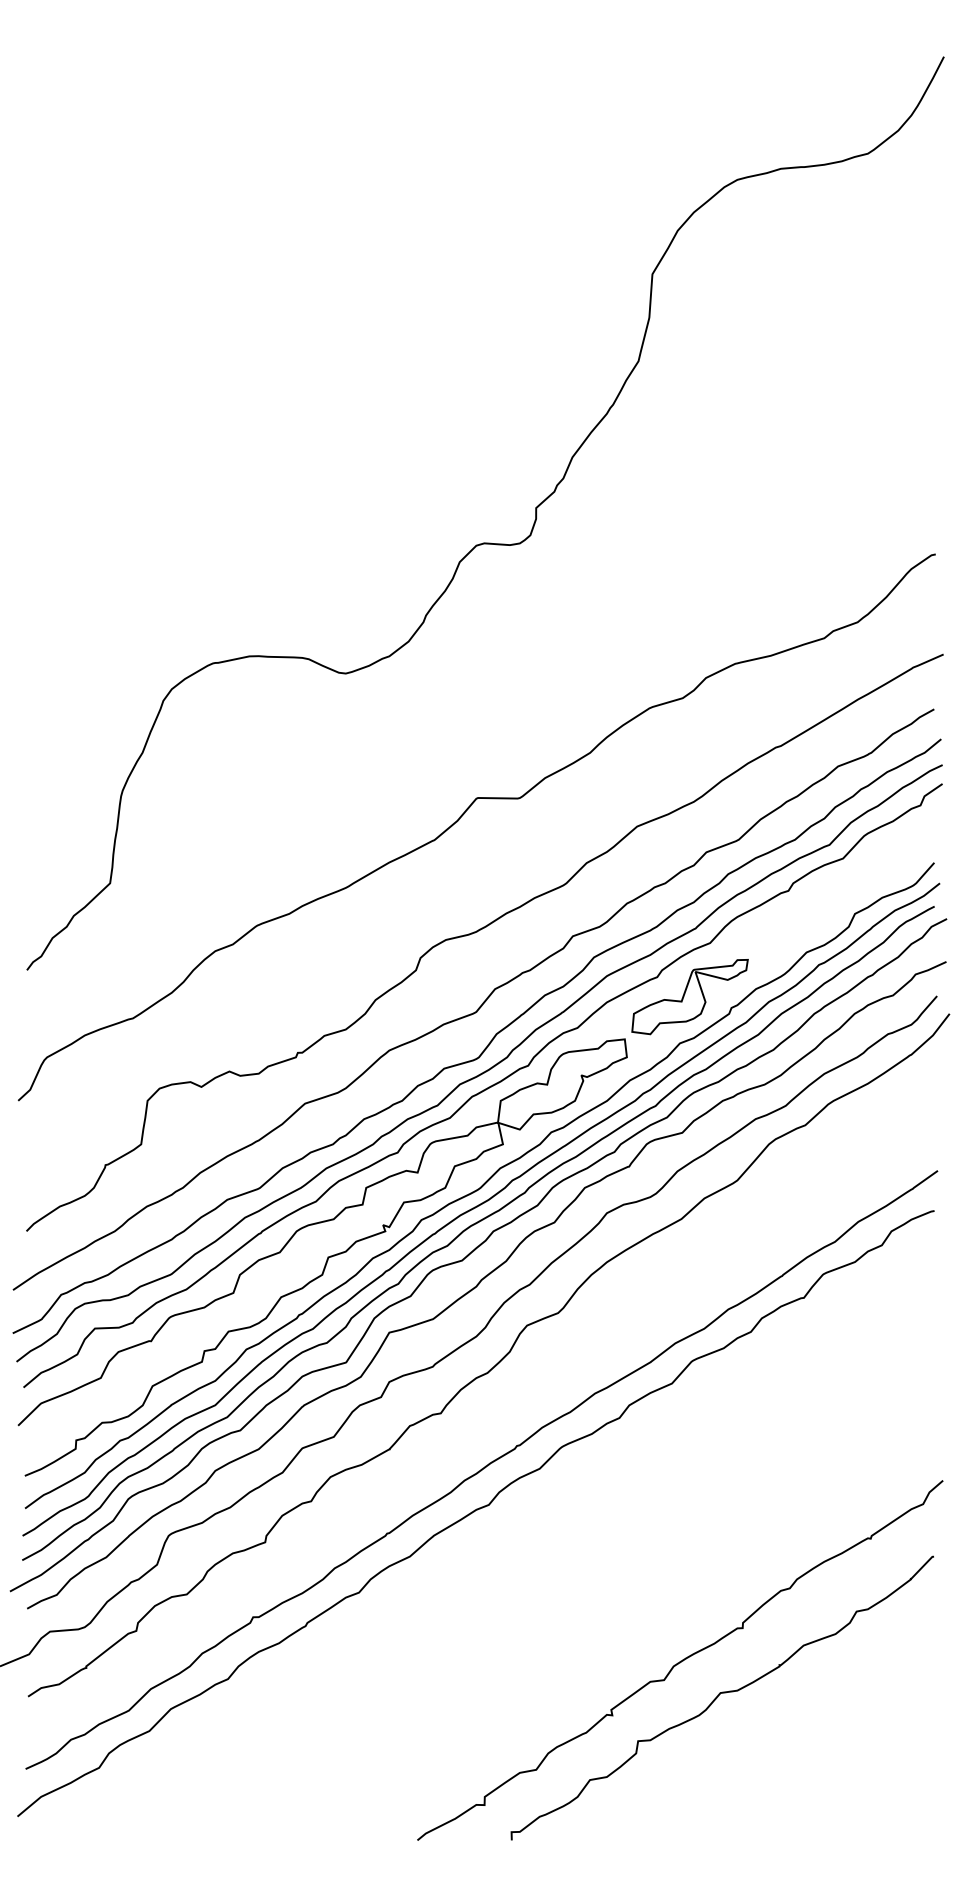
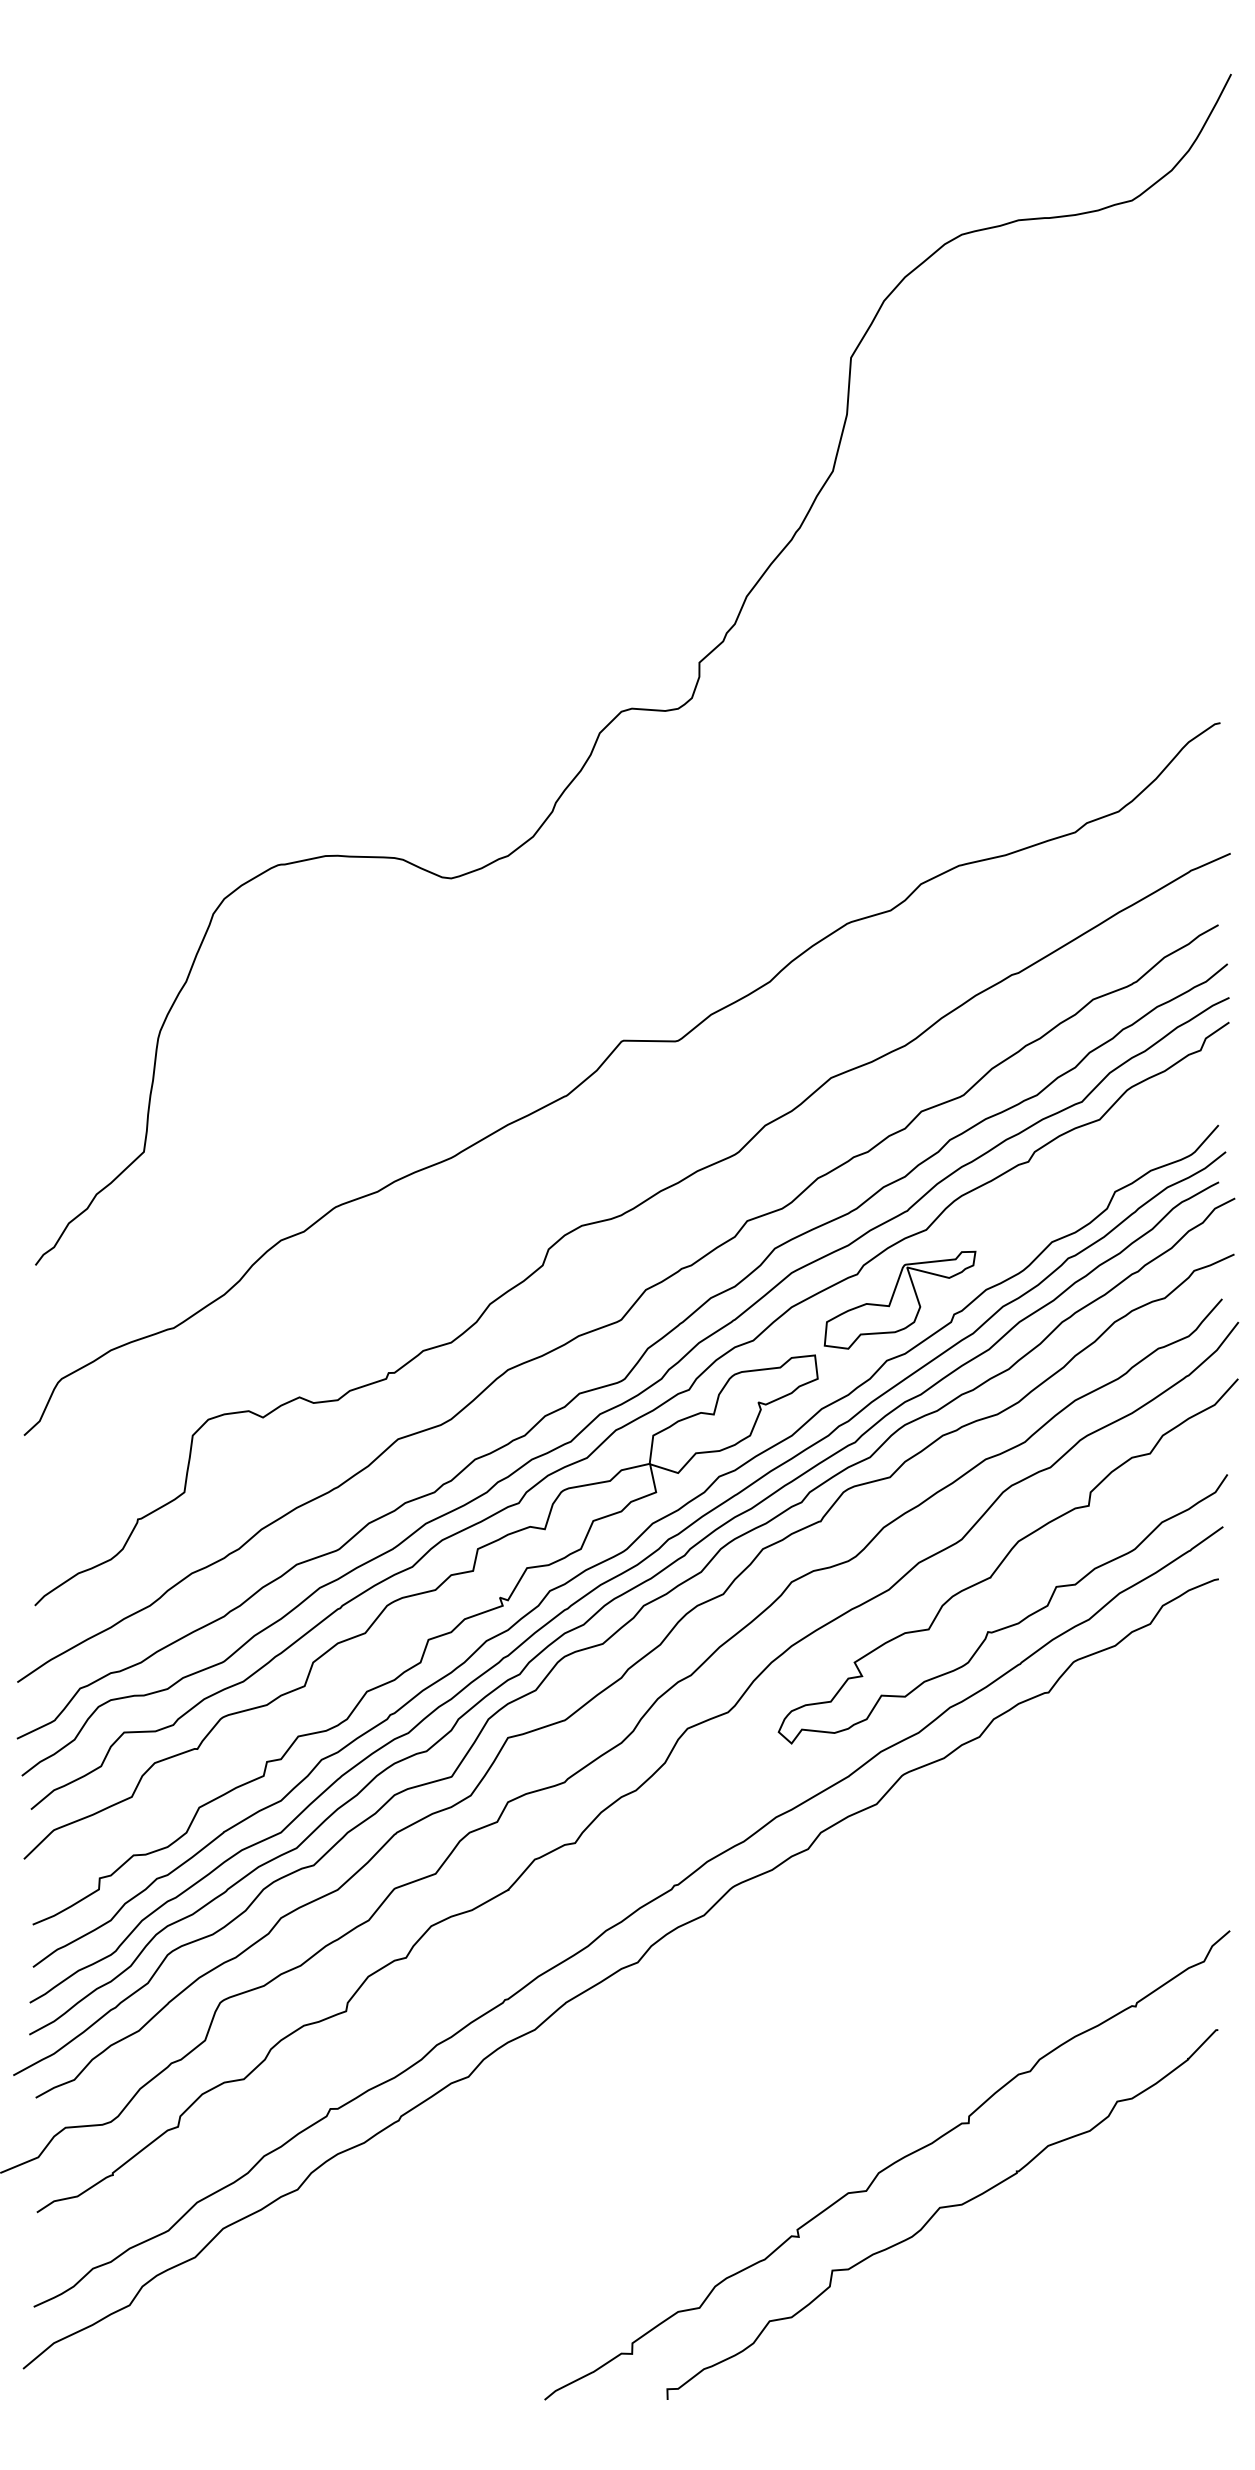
curve: (770, 1195) -> (1005, 1559), added

